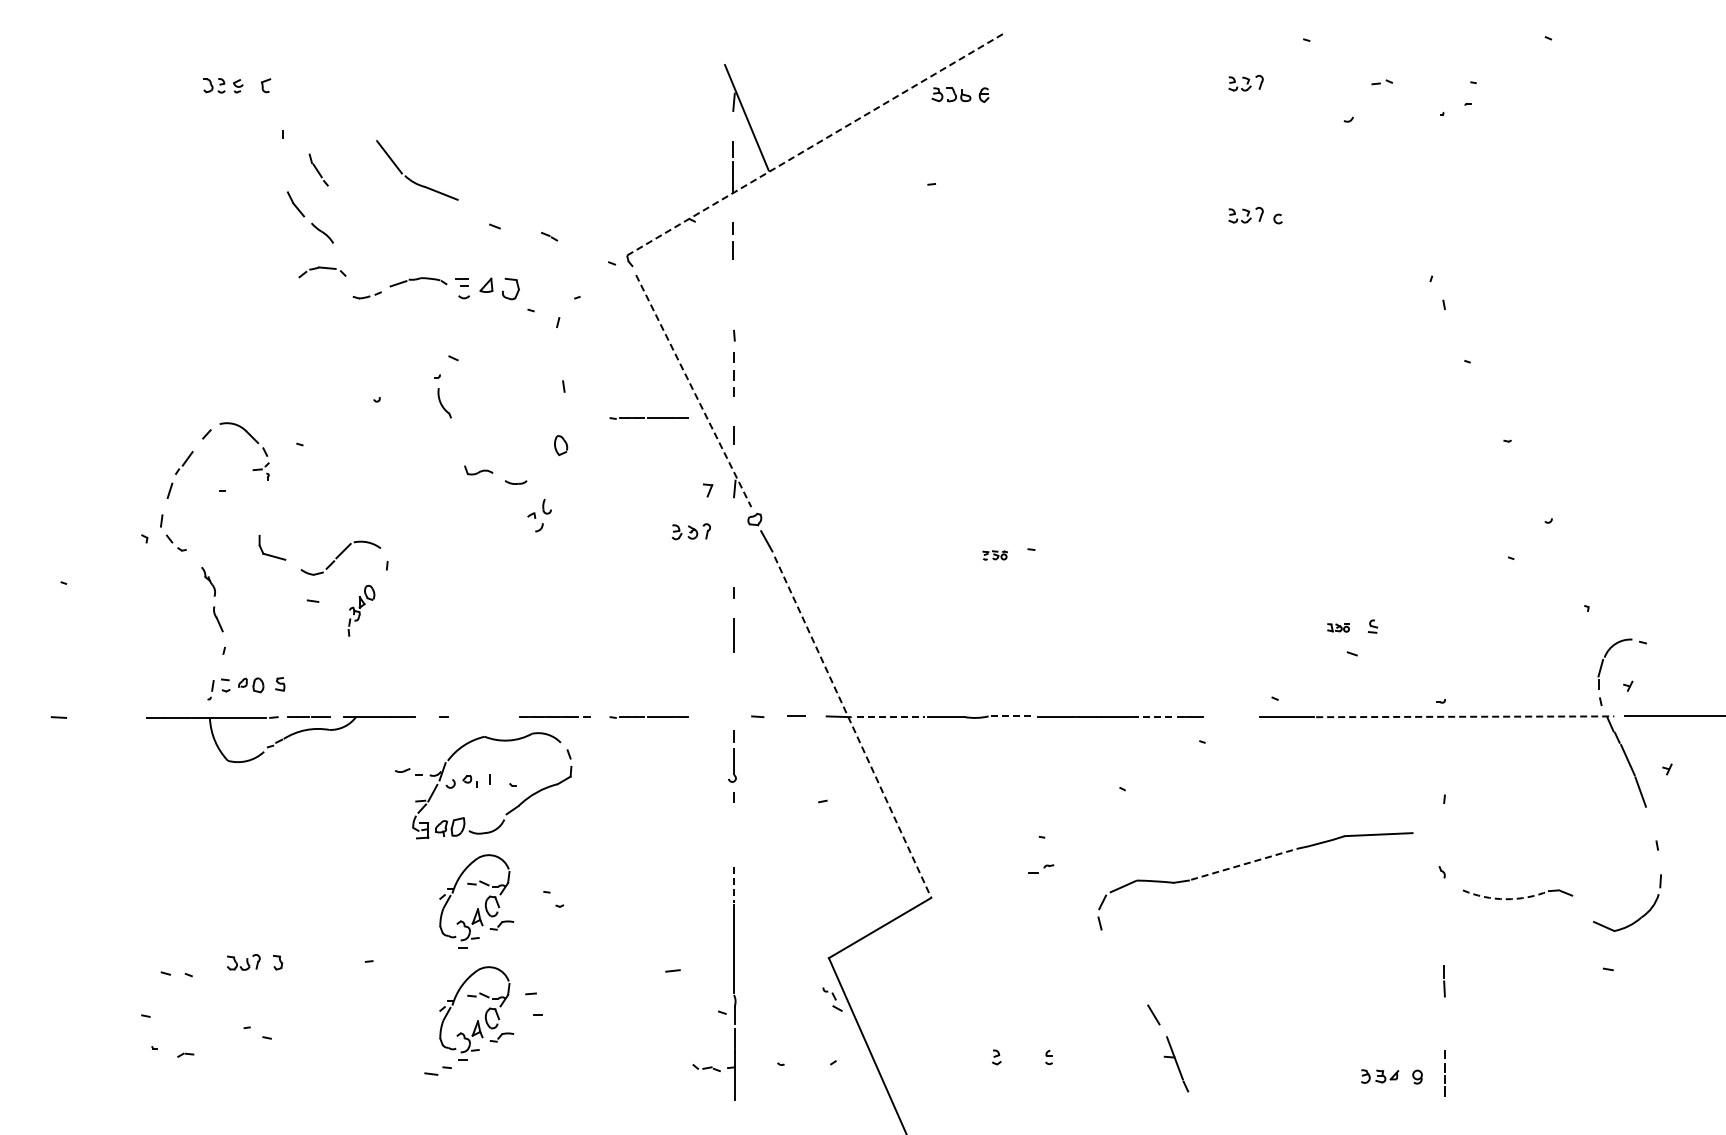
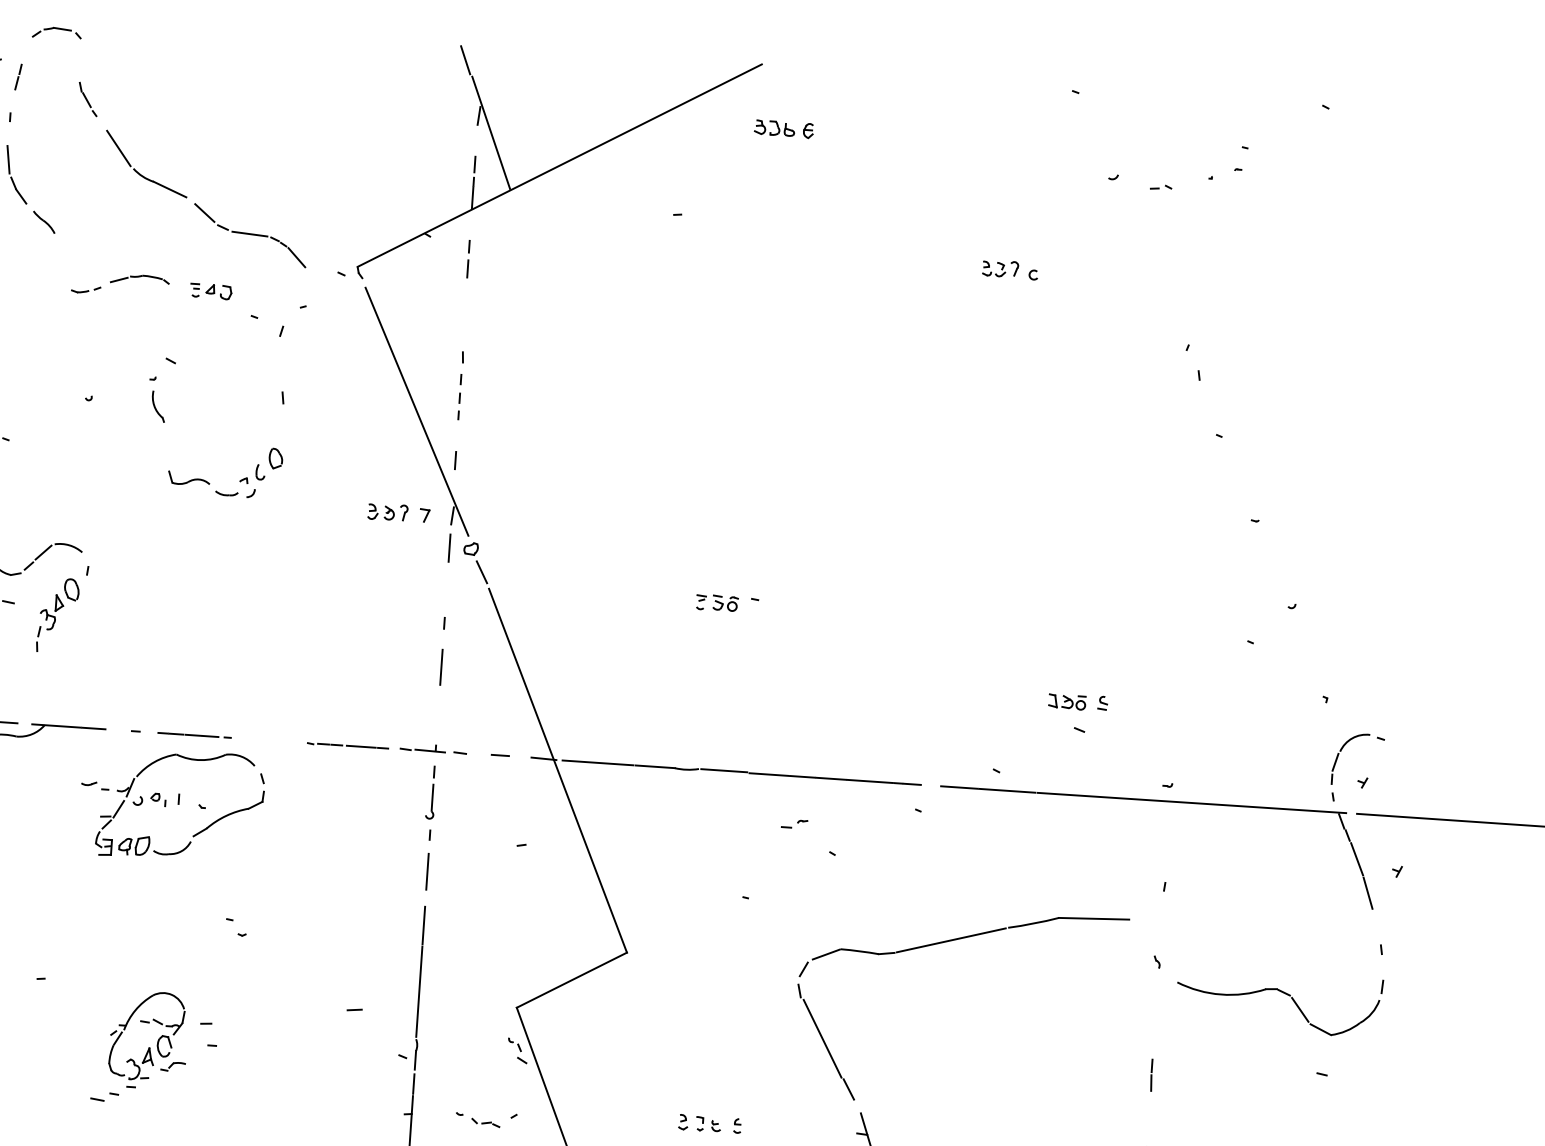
line: (717, 49) -> (465, 60), added
part: (1381, 82) -> (1160, 187), moved
part: (1245, 83) -> (1009, 132), removed
part: (960, 94) -> (784, 128), moved
line: (288, 95) -> (18, 77), added
line: (814, 145) -> (559, 166), dashed -> solid
part: (318, 169) -> (87, 98), moved
line: (283, 175) -> (7, 159), added
line: (476, 213) -> (204, 212), added
line: (521, 230) -> (250, 233), added
line: (567, 250) -> (296, 257), added
part: (322, 272) -> (57, 33), moved
part: (487, 288) -> (210, 291), size x0.62
line: (693, 391) -> (416, 412), dashed -> solid
line: (648, 418) -> (368, 436), removed
part: (478, 470) -> (188, 478), size x1.43
part: (539, 515) -> (252, 480), moved
line: (734, 520) -> (450, 548), added
part: (690, 531) -> (387, 511), moved
part: (994, 555) -> (716, 603), size x1.67
part: (361, 610) -> (57, 615), size x1.43
part: (1338, 627) -> (1067, 701), size x1.67
part: (721, 714) -> (422, 748), added
line: (554, 716) -> (194, 734), moved
line: (1013, 716) -> (724, 770), dashed -> solid
line: (1465, 716) -> (1192, 802), dashed -> solid
line: (891, 717) -> (598, 763), dashed -> solid
line: (1154, 717) -> (870, 781), dashed -> solid
line: (1240, 717) -> (959, 787), added
line: (853, 727) -> (558, 770), dashed -> solid
line: (734, 832) -> (428, 871), added
line: (1242, 864) -> (951, 940), dashed -> solid
part: (1041, 868) -> (794, 823), moved
line: (734, 885) -> (424, 925), dashed -> solid
arc: (1505, 899) -> (1220, 994), dashed -> solid
part: (477, 908) -> (156, 931), removed
line: (1582, 908) -> (1299, 1009), added
line: (1124, 967) -> (821, 1038), added
part: (1021, 1057) -> (708, 1124), added
part: (706, 1068) -> (485, 1123), moved

